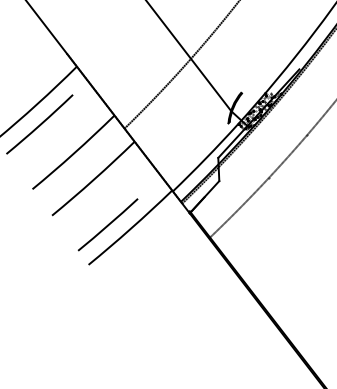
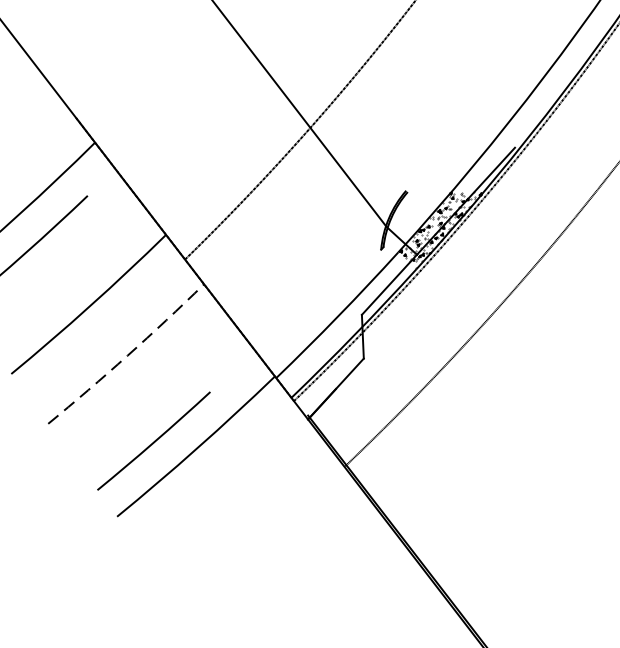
arc: (94, 179) -> (128, 355), solid -> dashed

